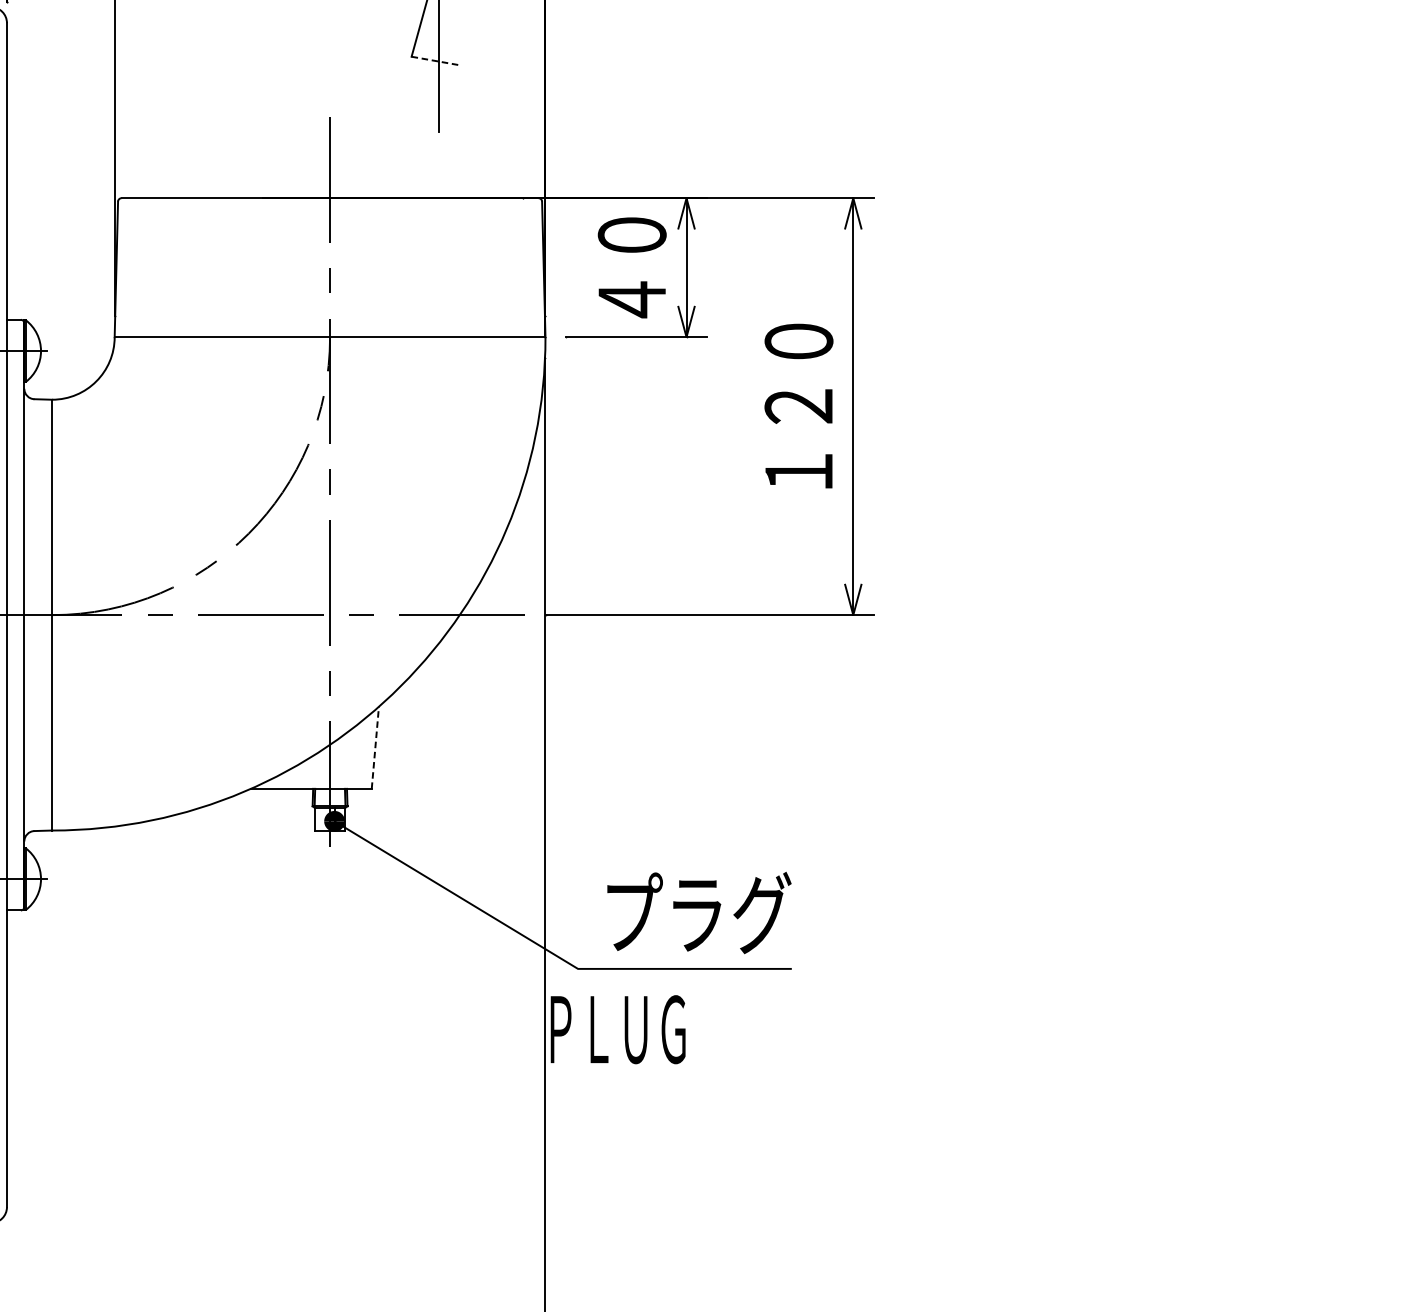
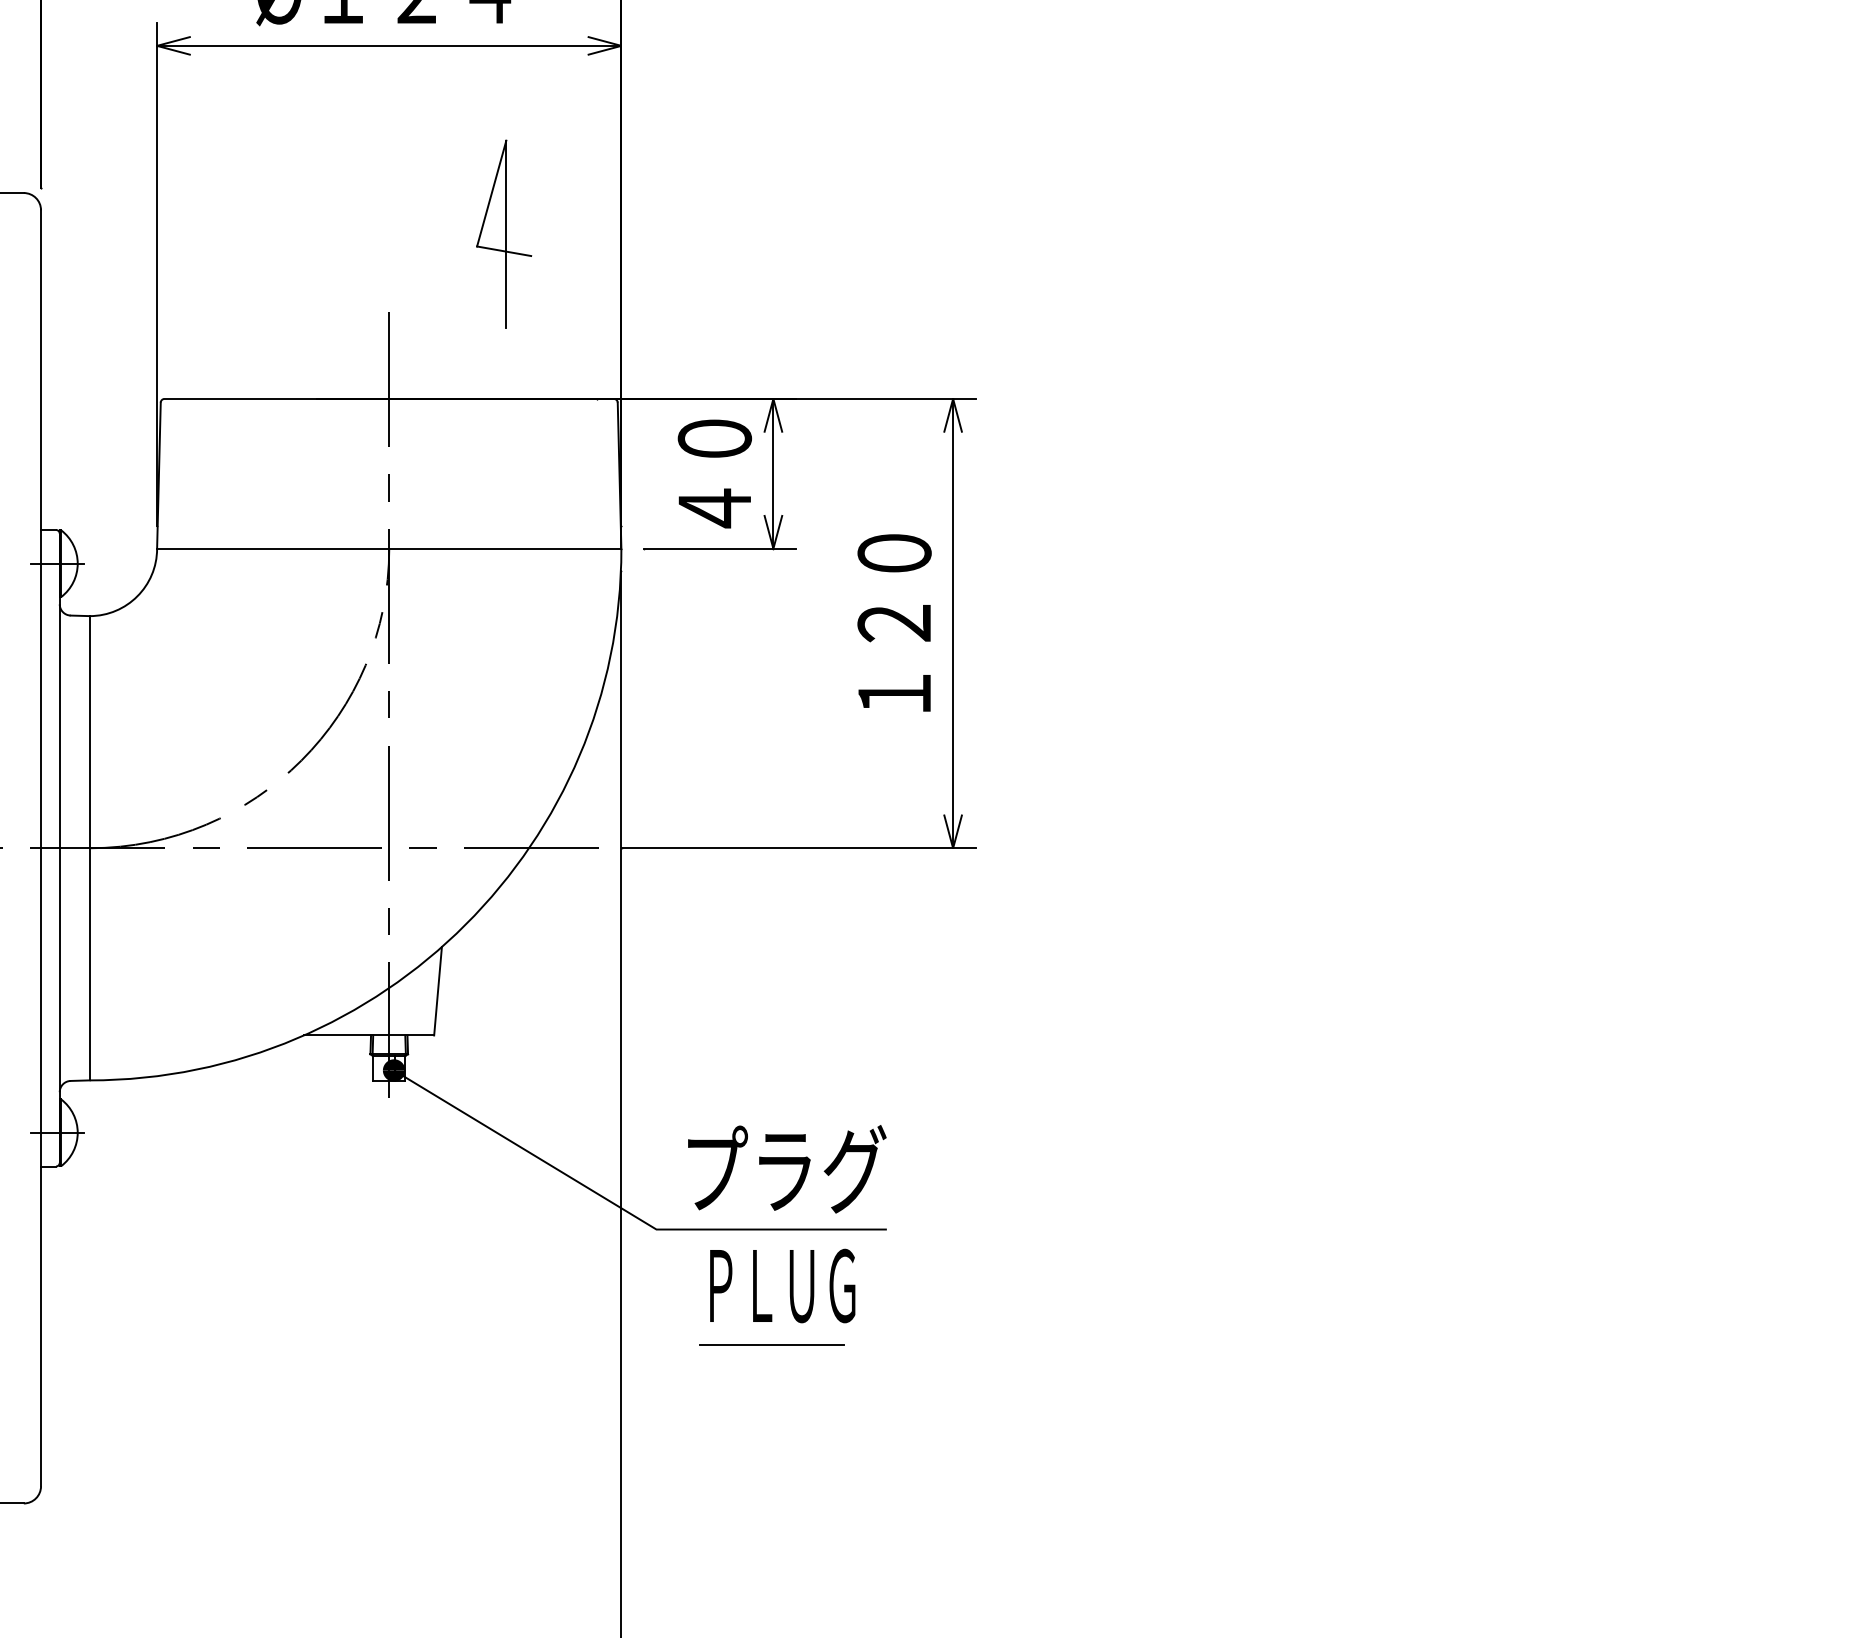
line: (437, 61) -> (504, 251), dashed -> solid
line: (375, 747) -> (438, 990), dashed -> solid
text: (617, 1029) -> (782, 1285), moved
line: (684, 1075) -> (771, 1344), added

